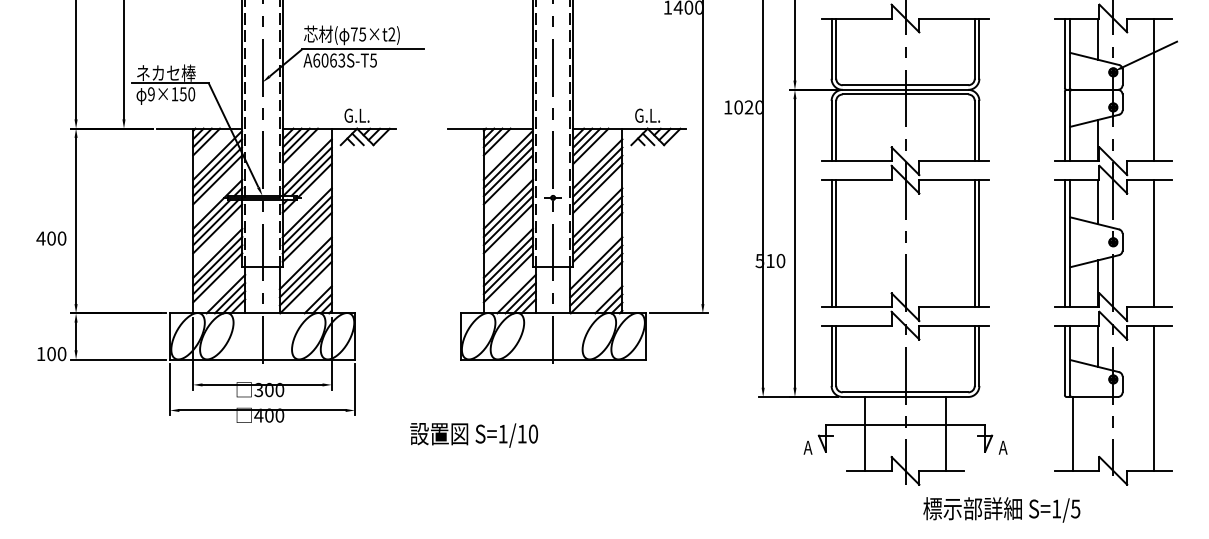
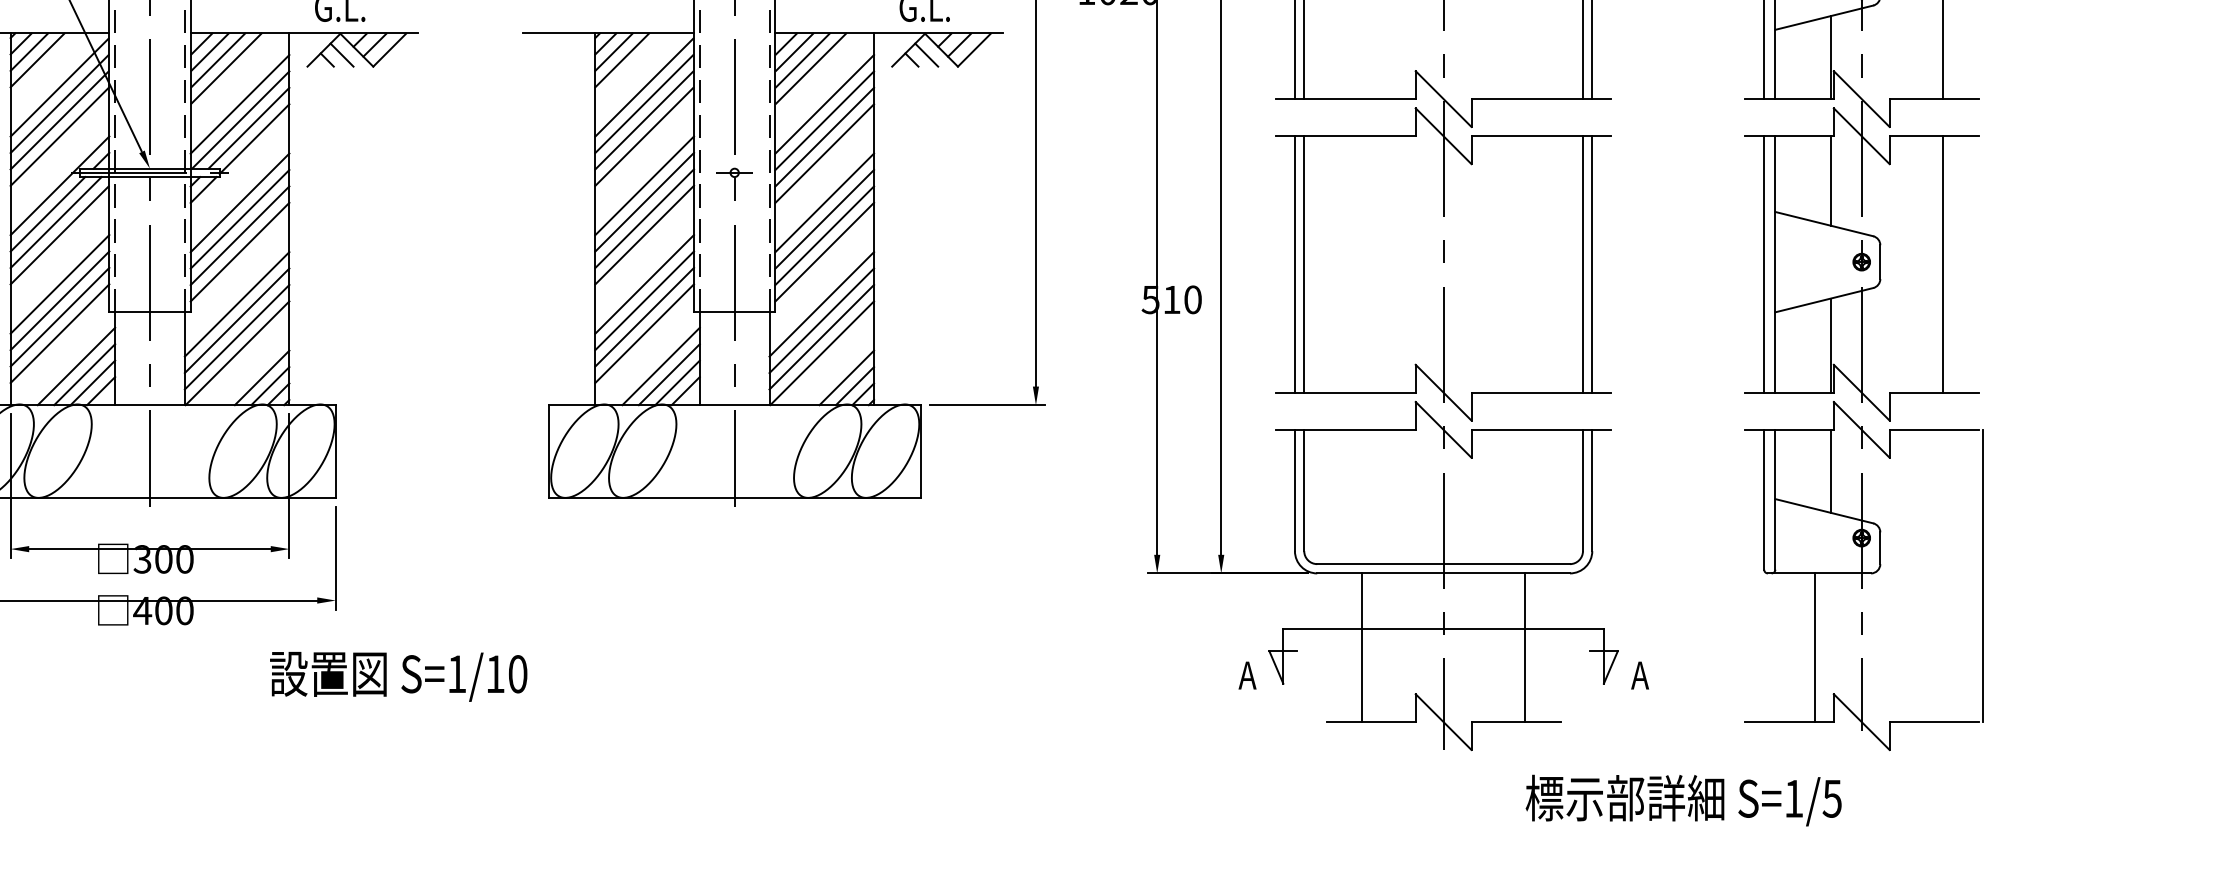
line: (1153, 397) -> (1982, 574), moved
line: (1072, 433) -> (1813, 646), moved
text: (473, 435) -> (397, 677), moved
text: (1001, 509) -> (1683, 799), moved

